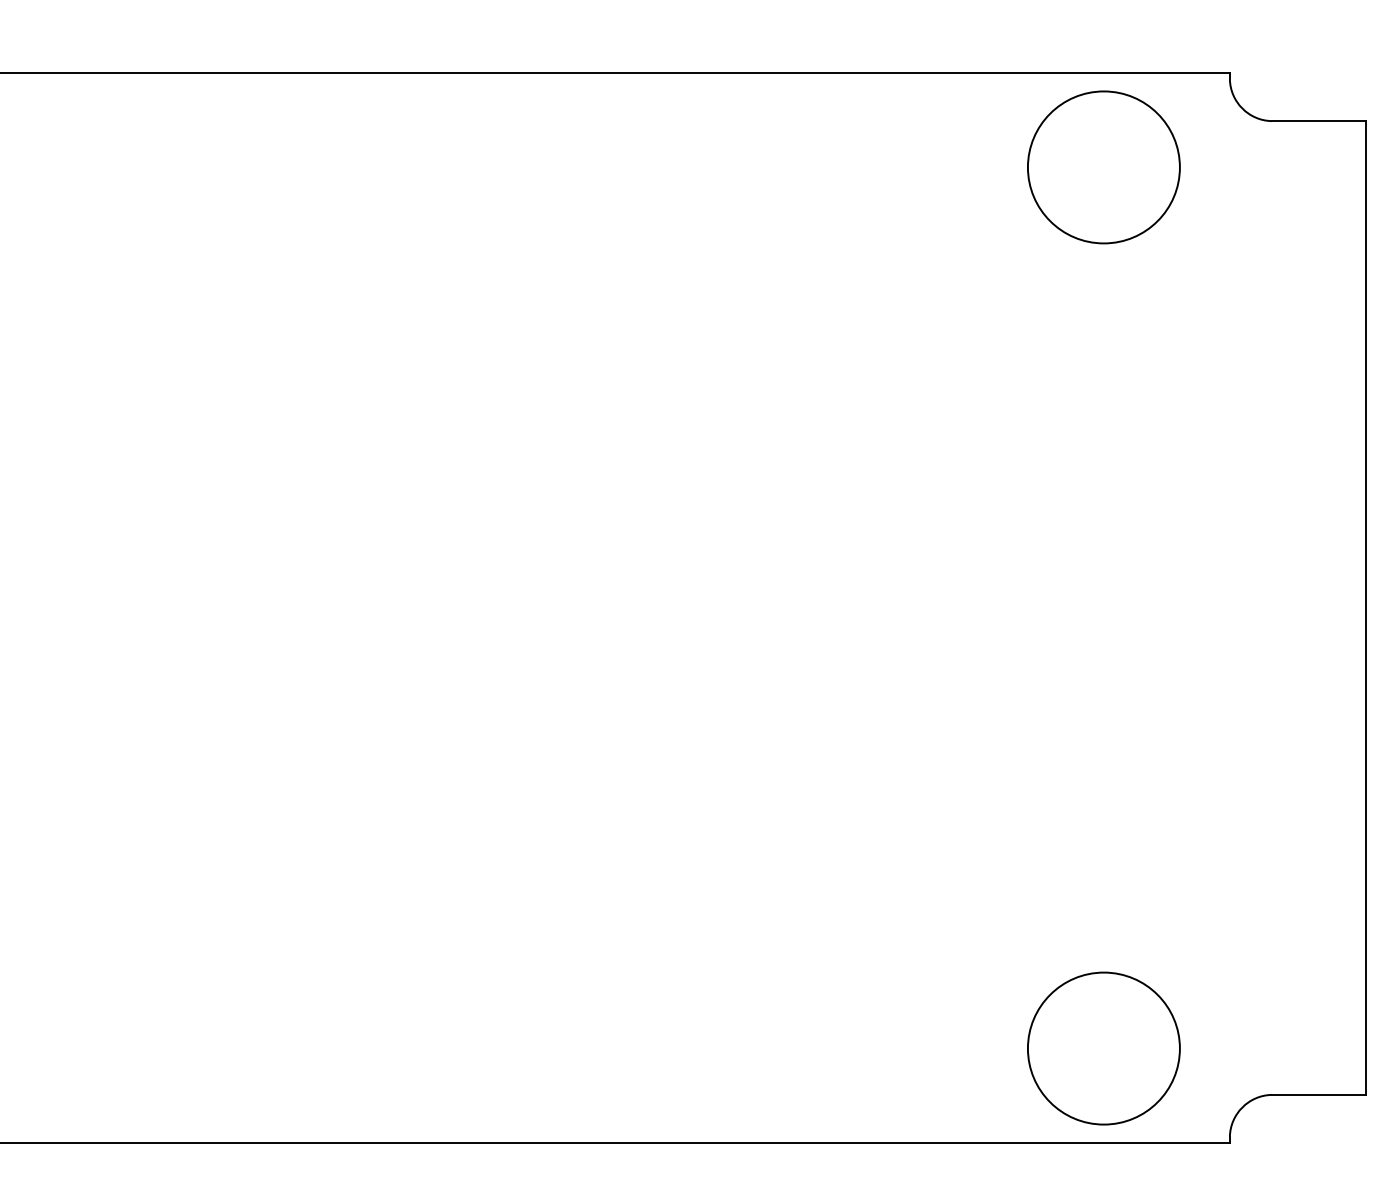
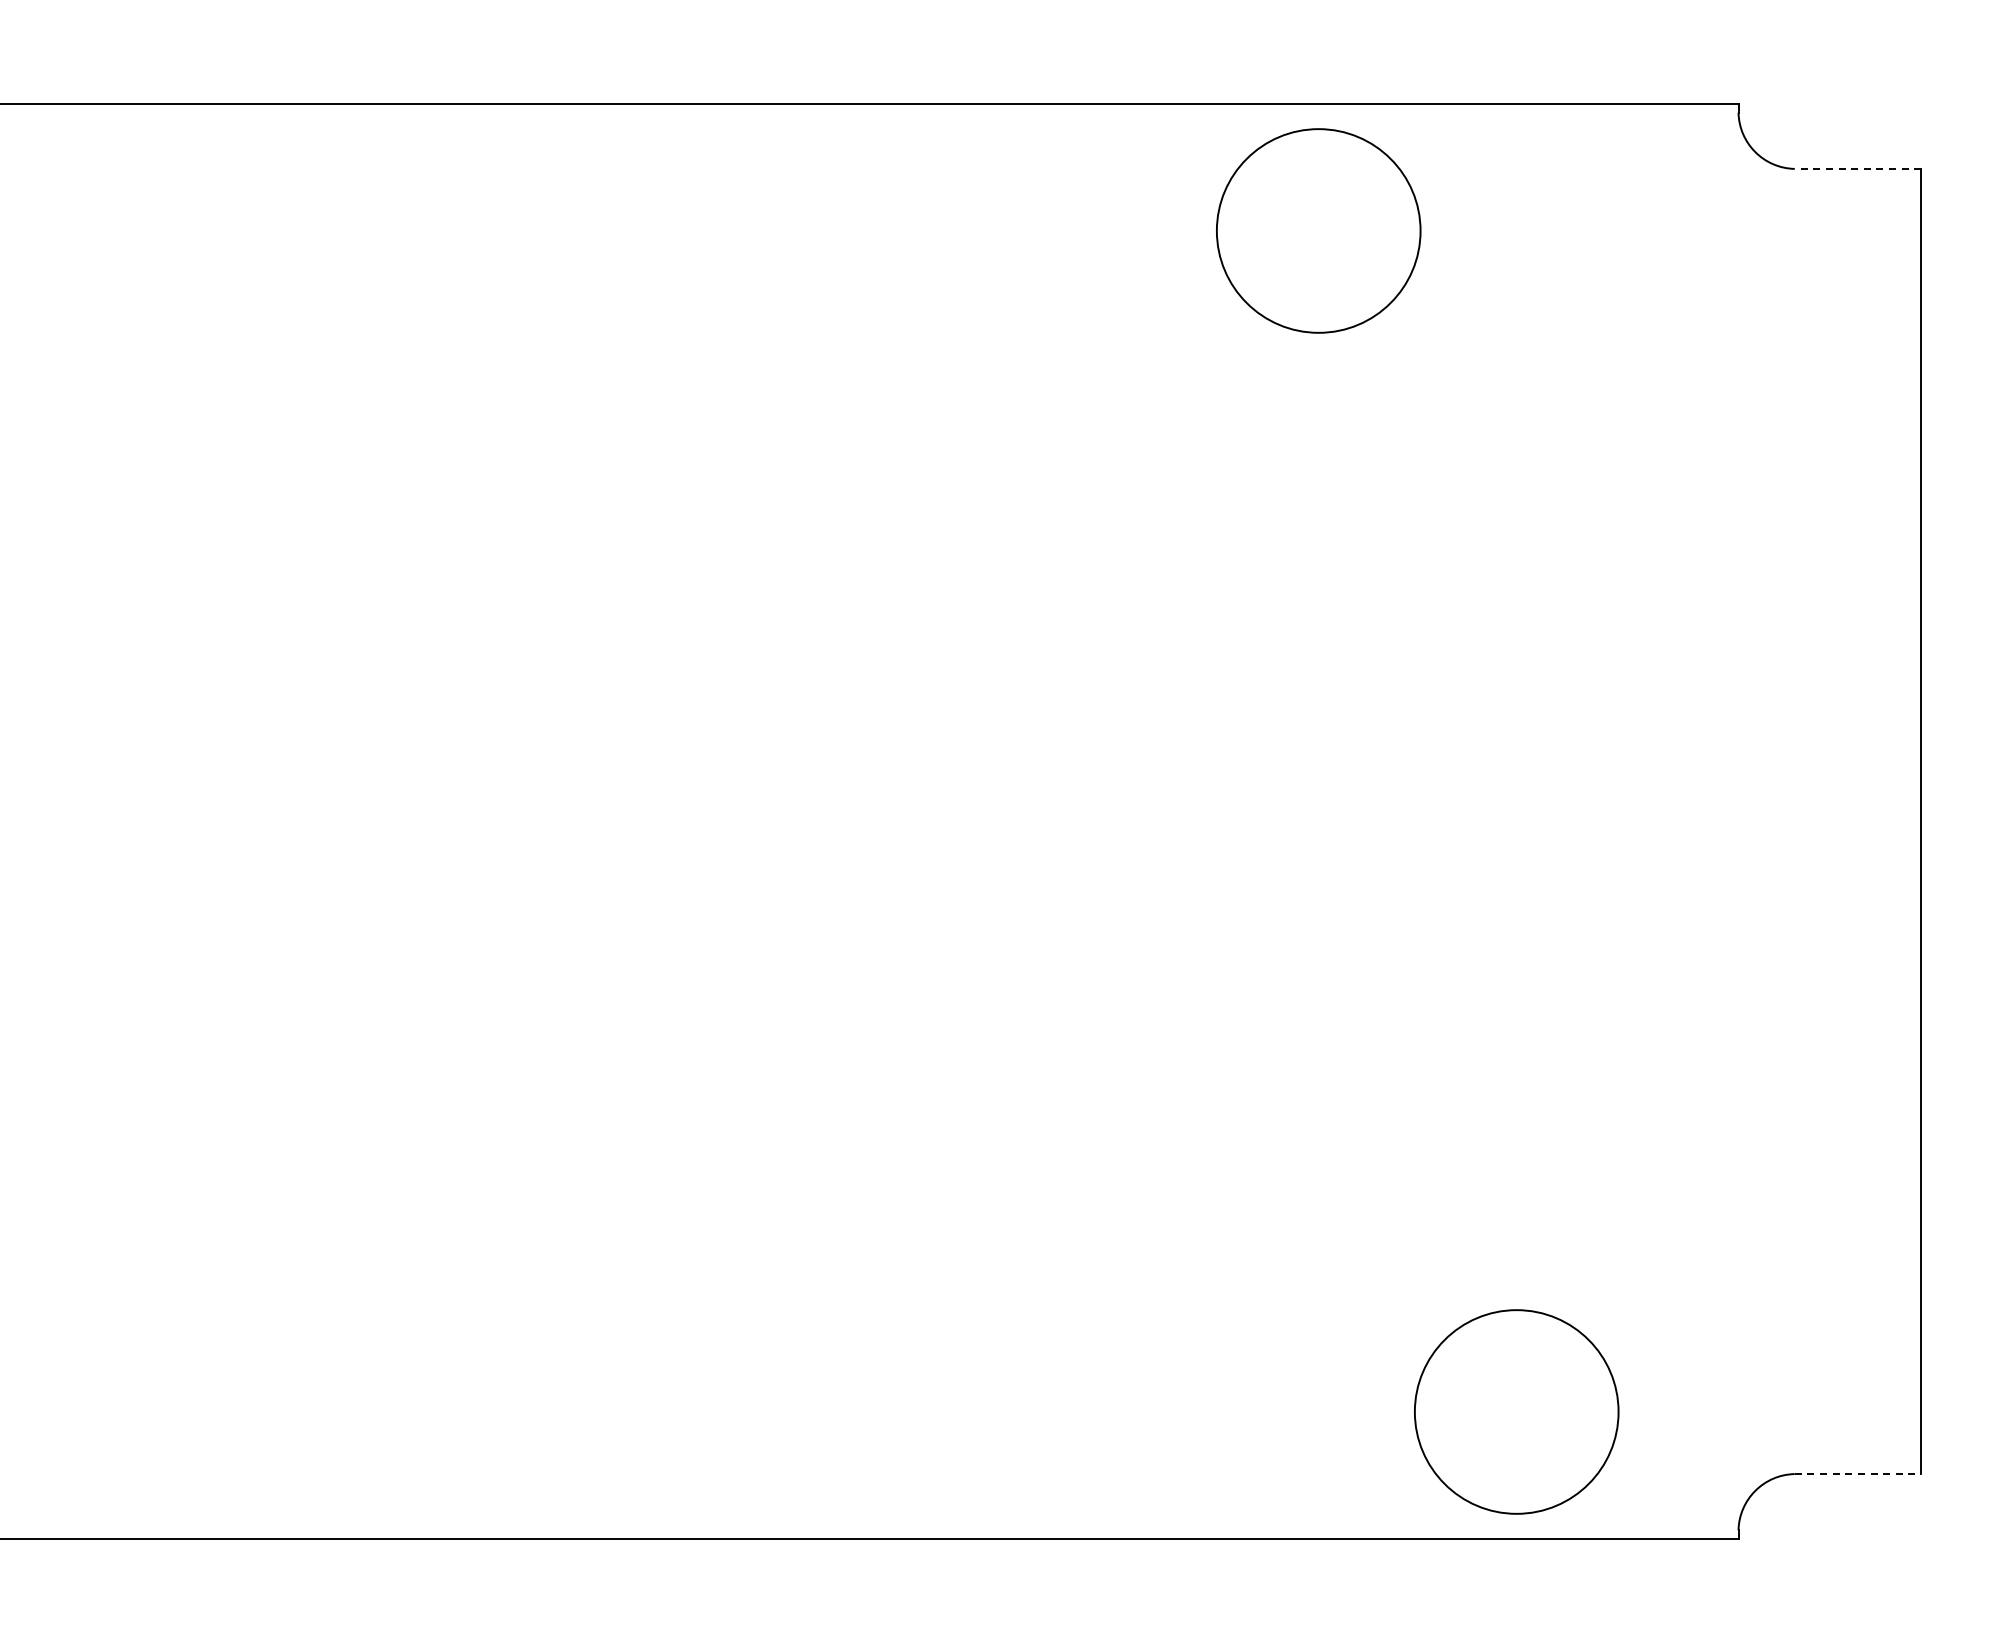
line: (1318, 120) -> (1857, 168), solid -> dashed
circle: (1103, 167) -> (1318, 230), moved
circle: (1103, 1048) -> (1516, 1411), moved
line: (1319, 1095) -> (1858, 1474), solid -> dashed

